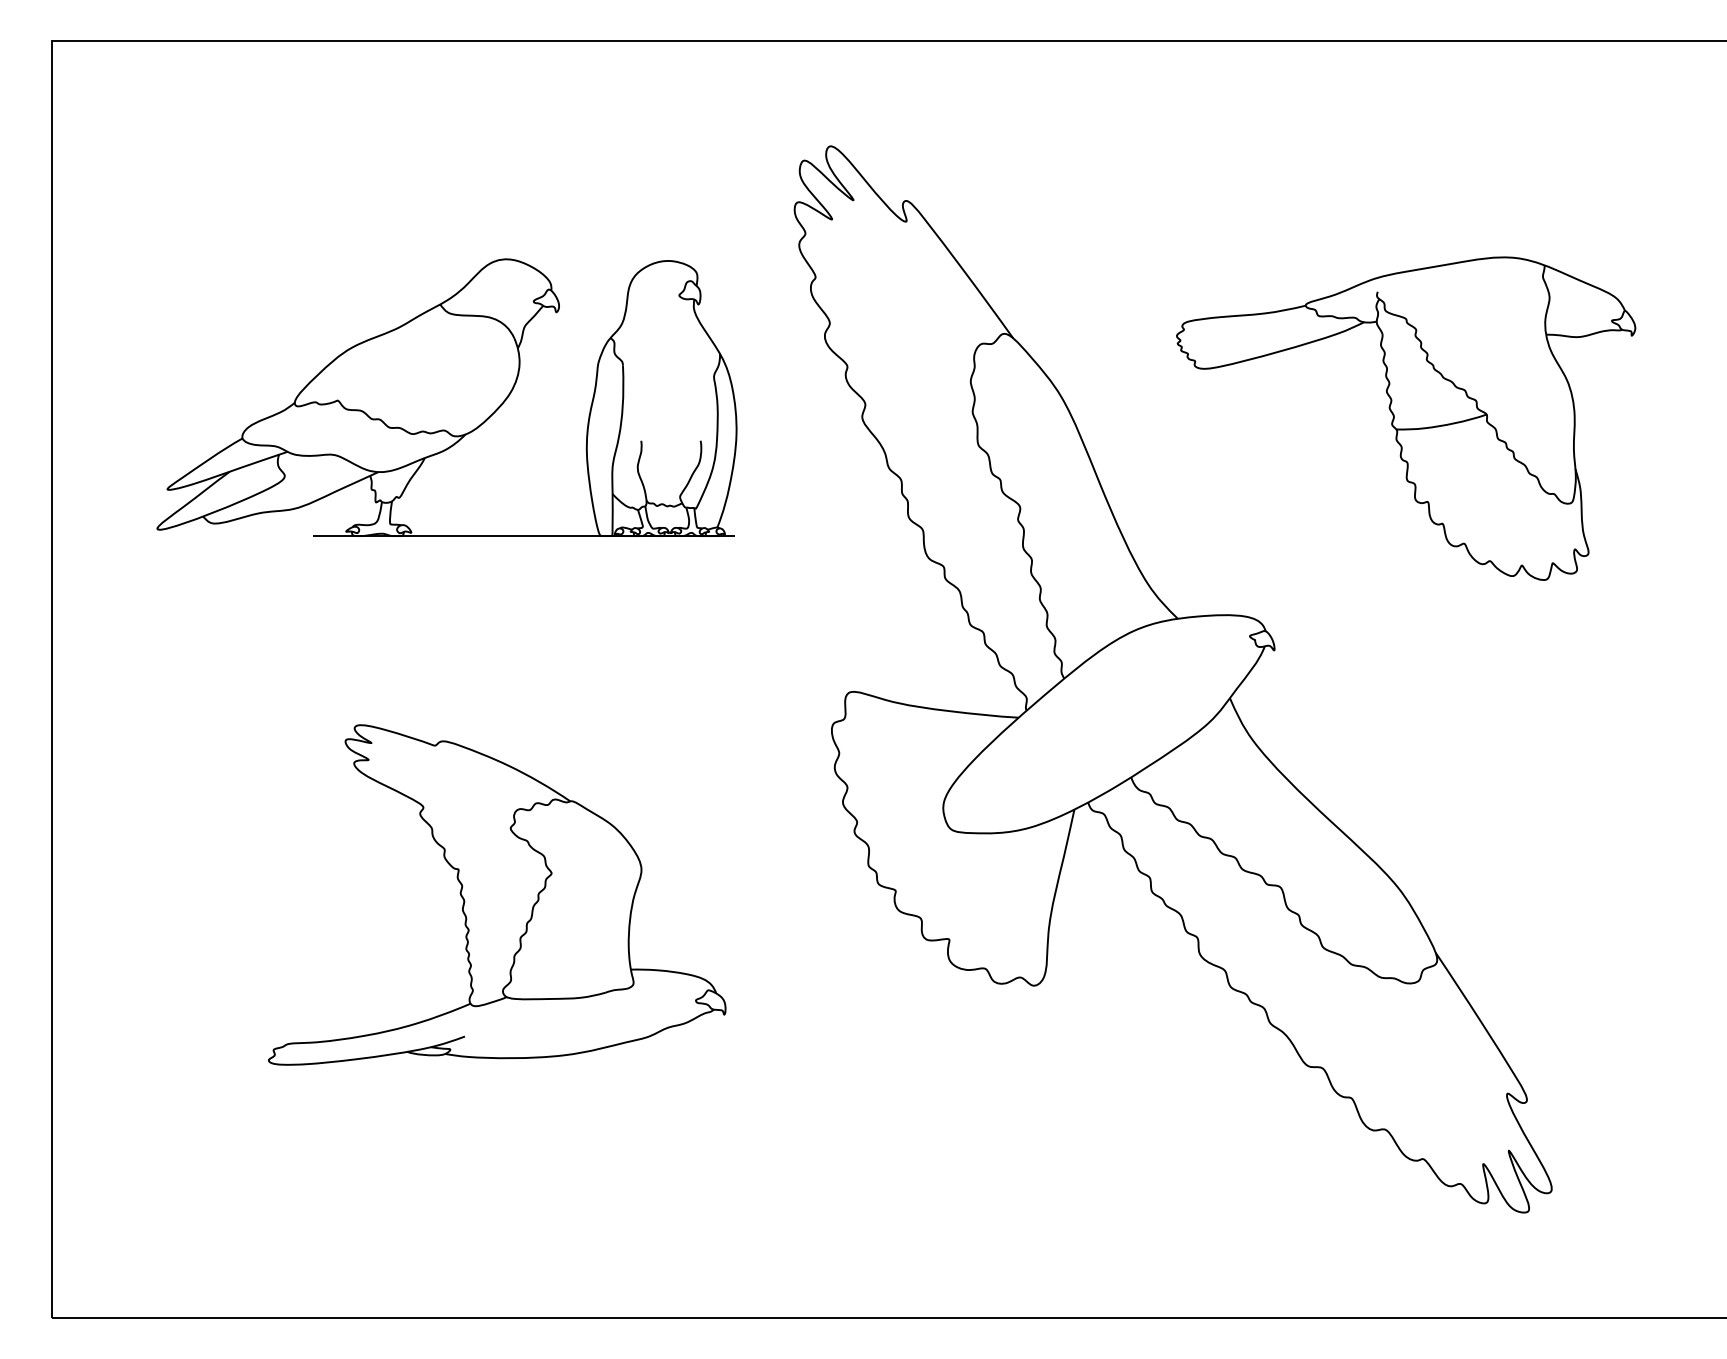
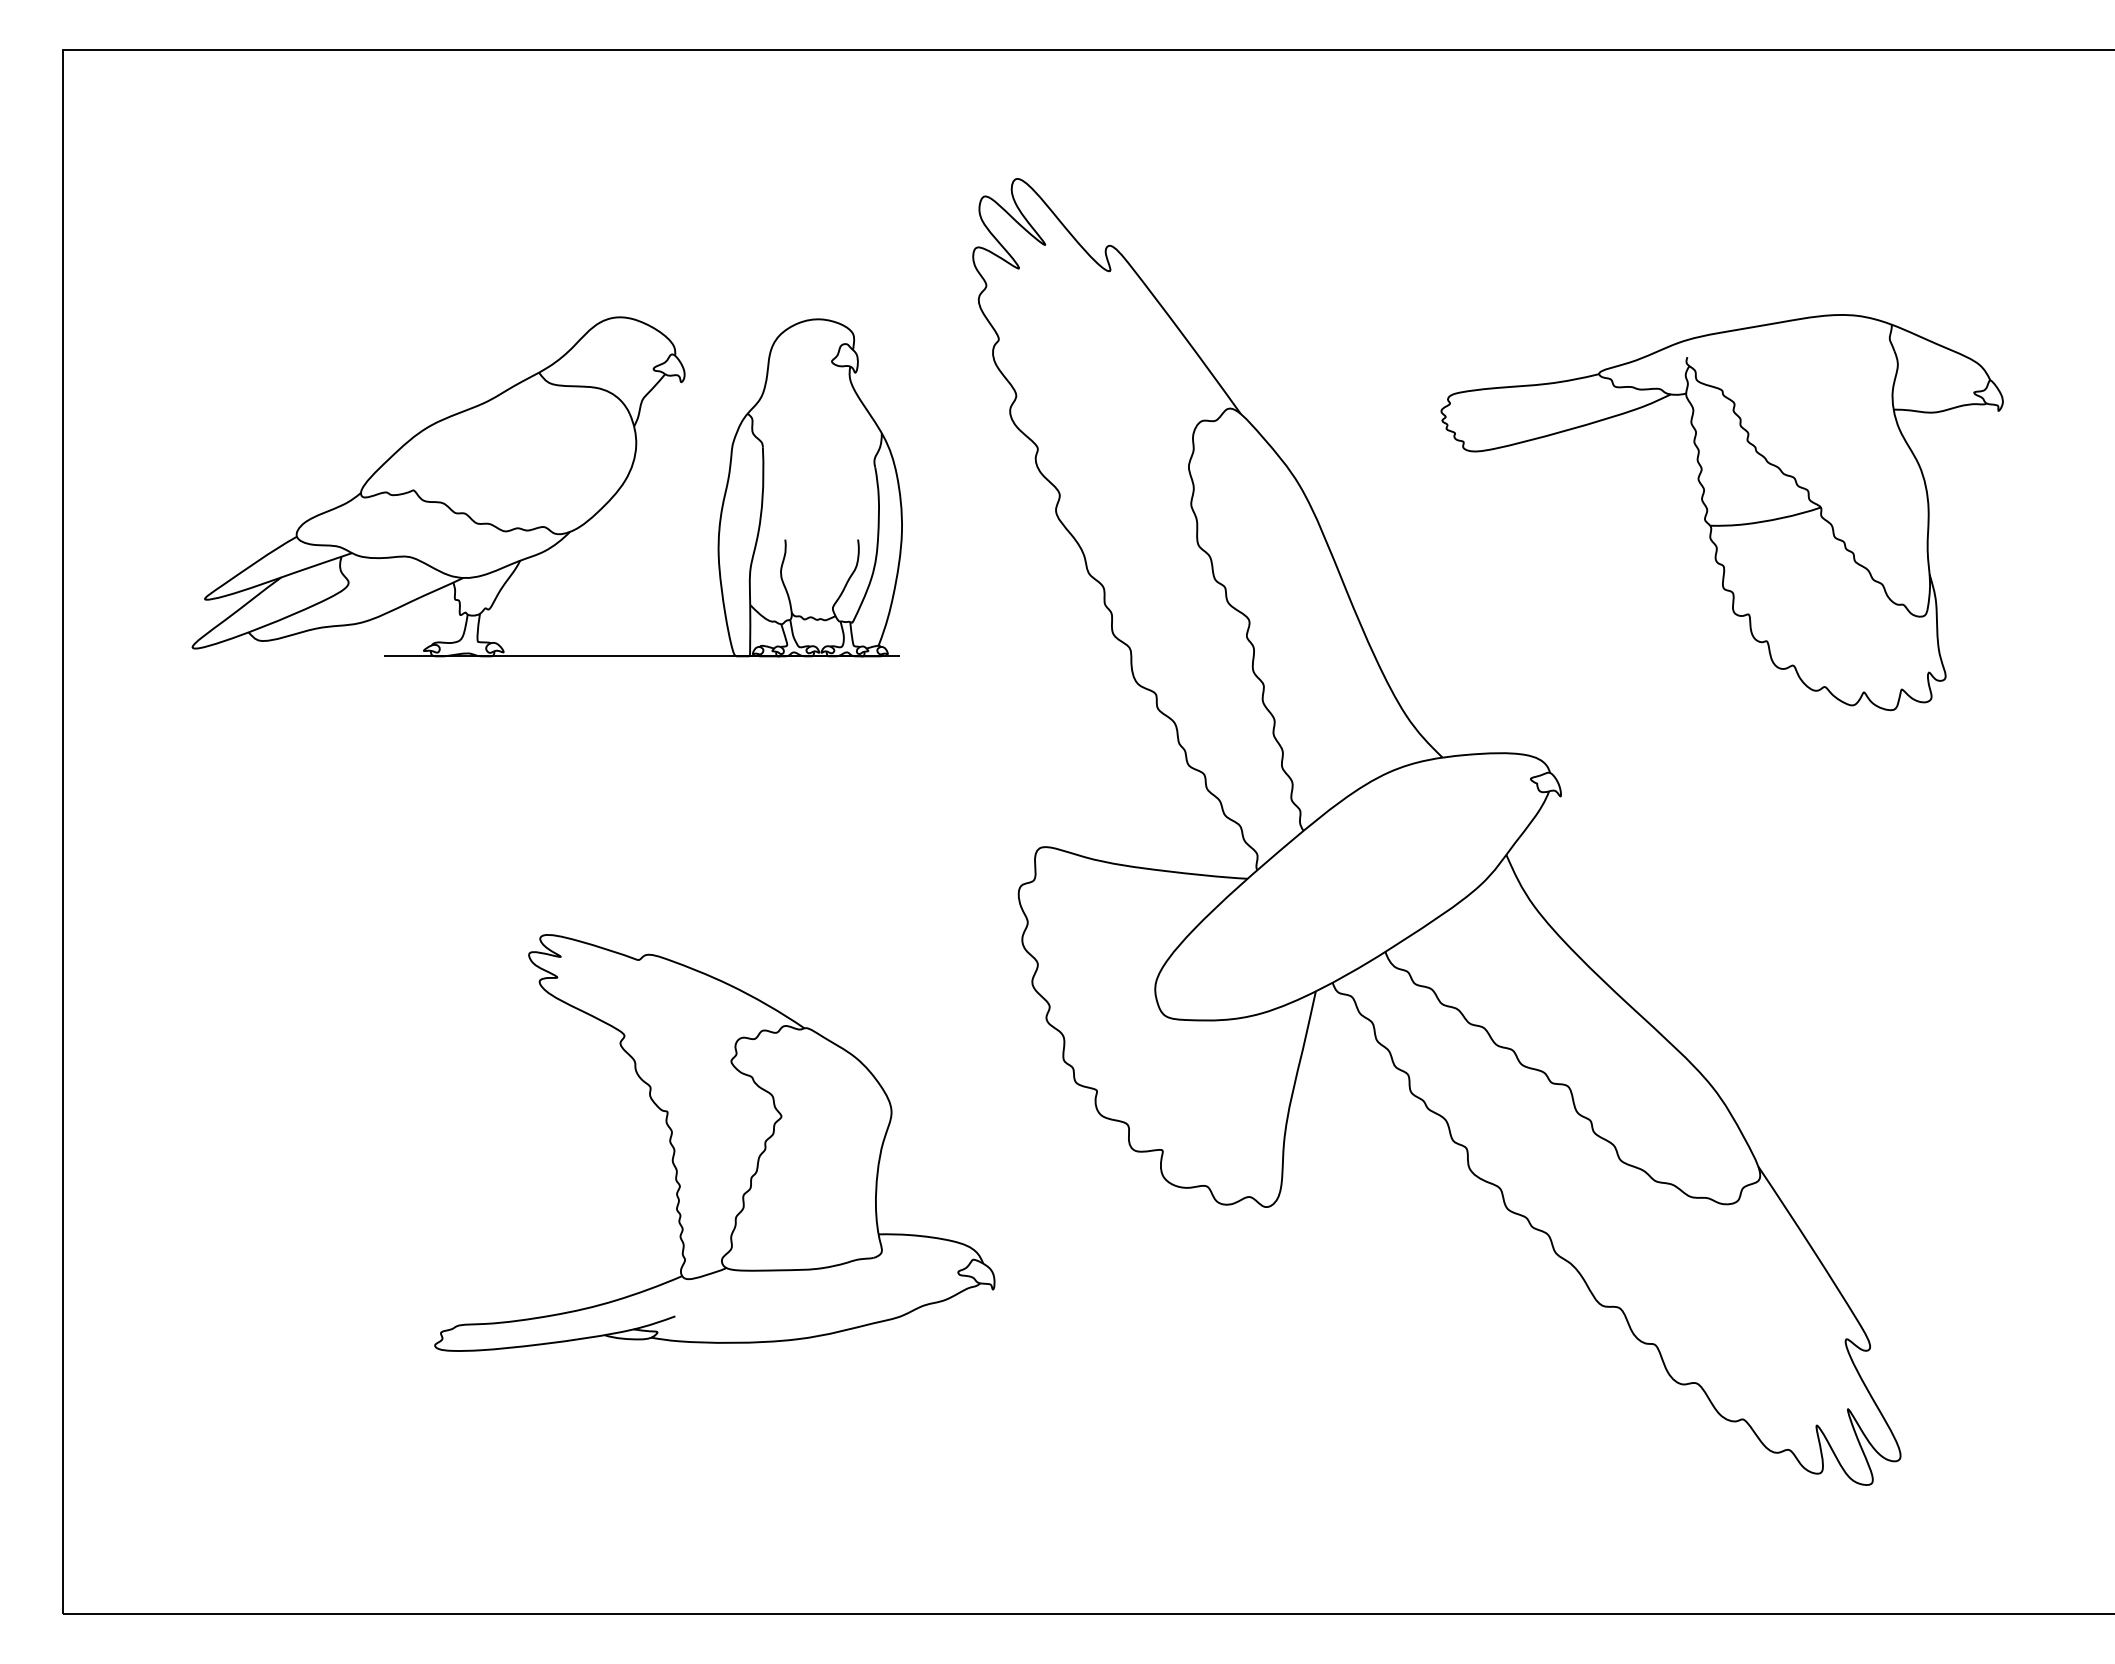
part: (496, 894) -> (714, 1142), moved

